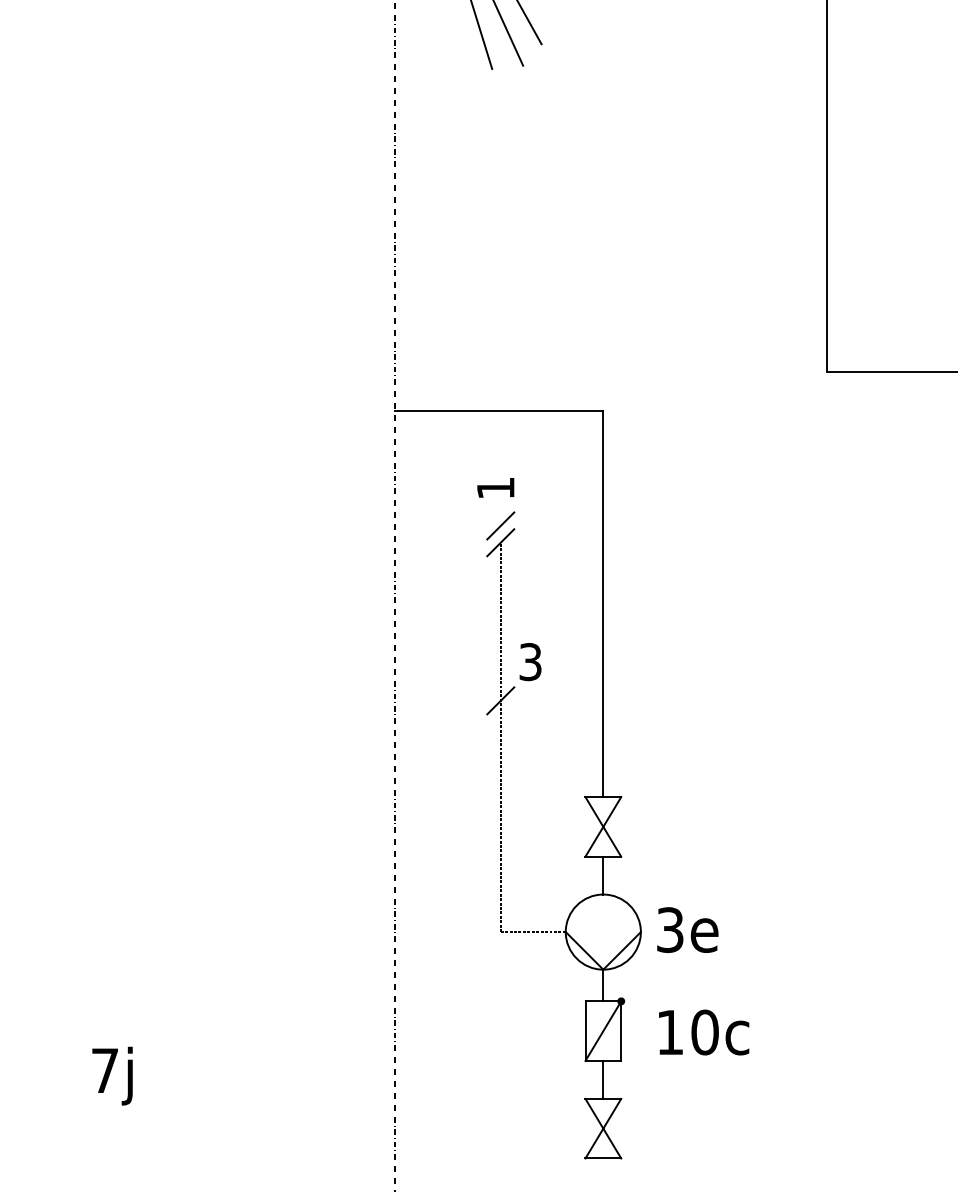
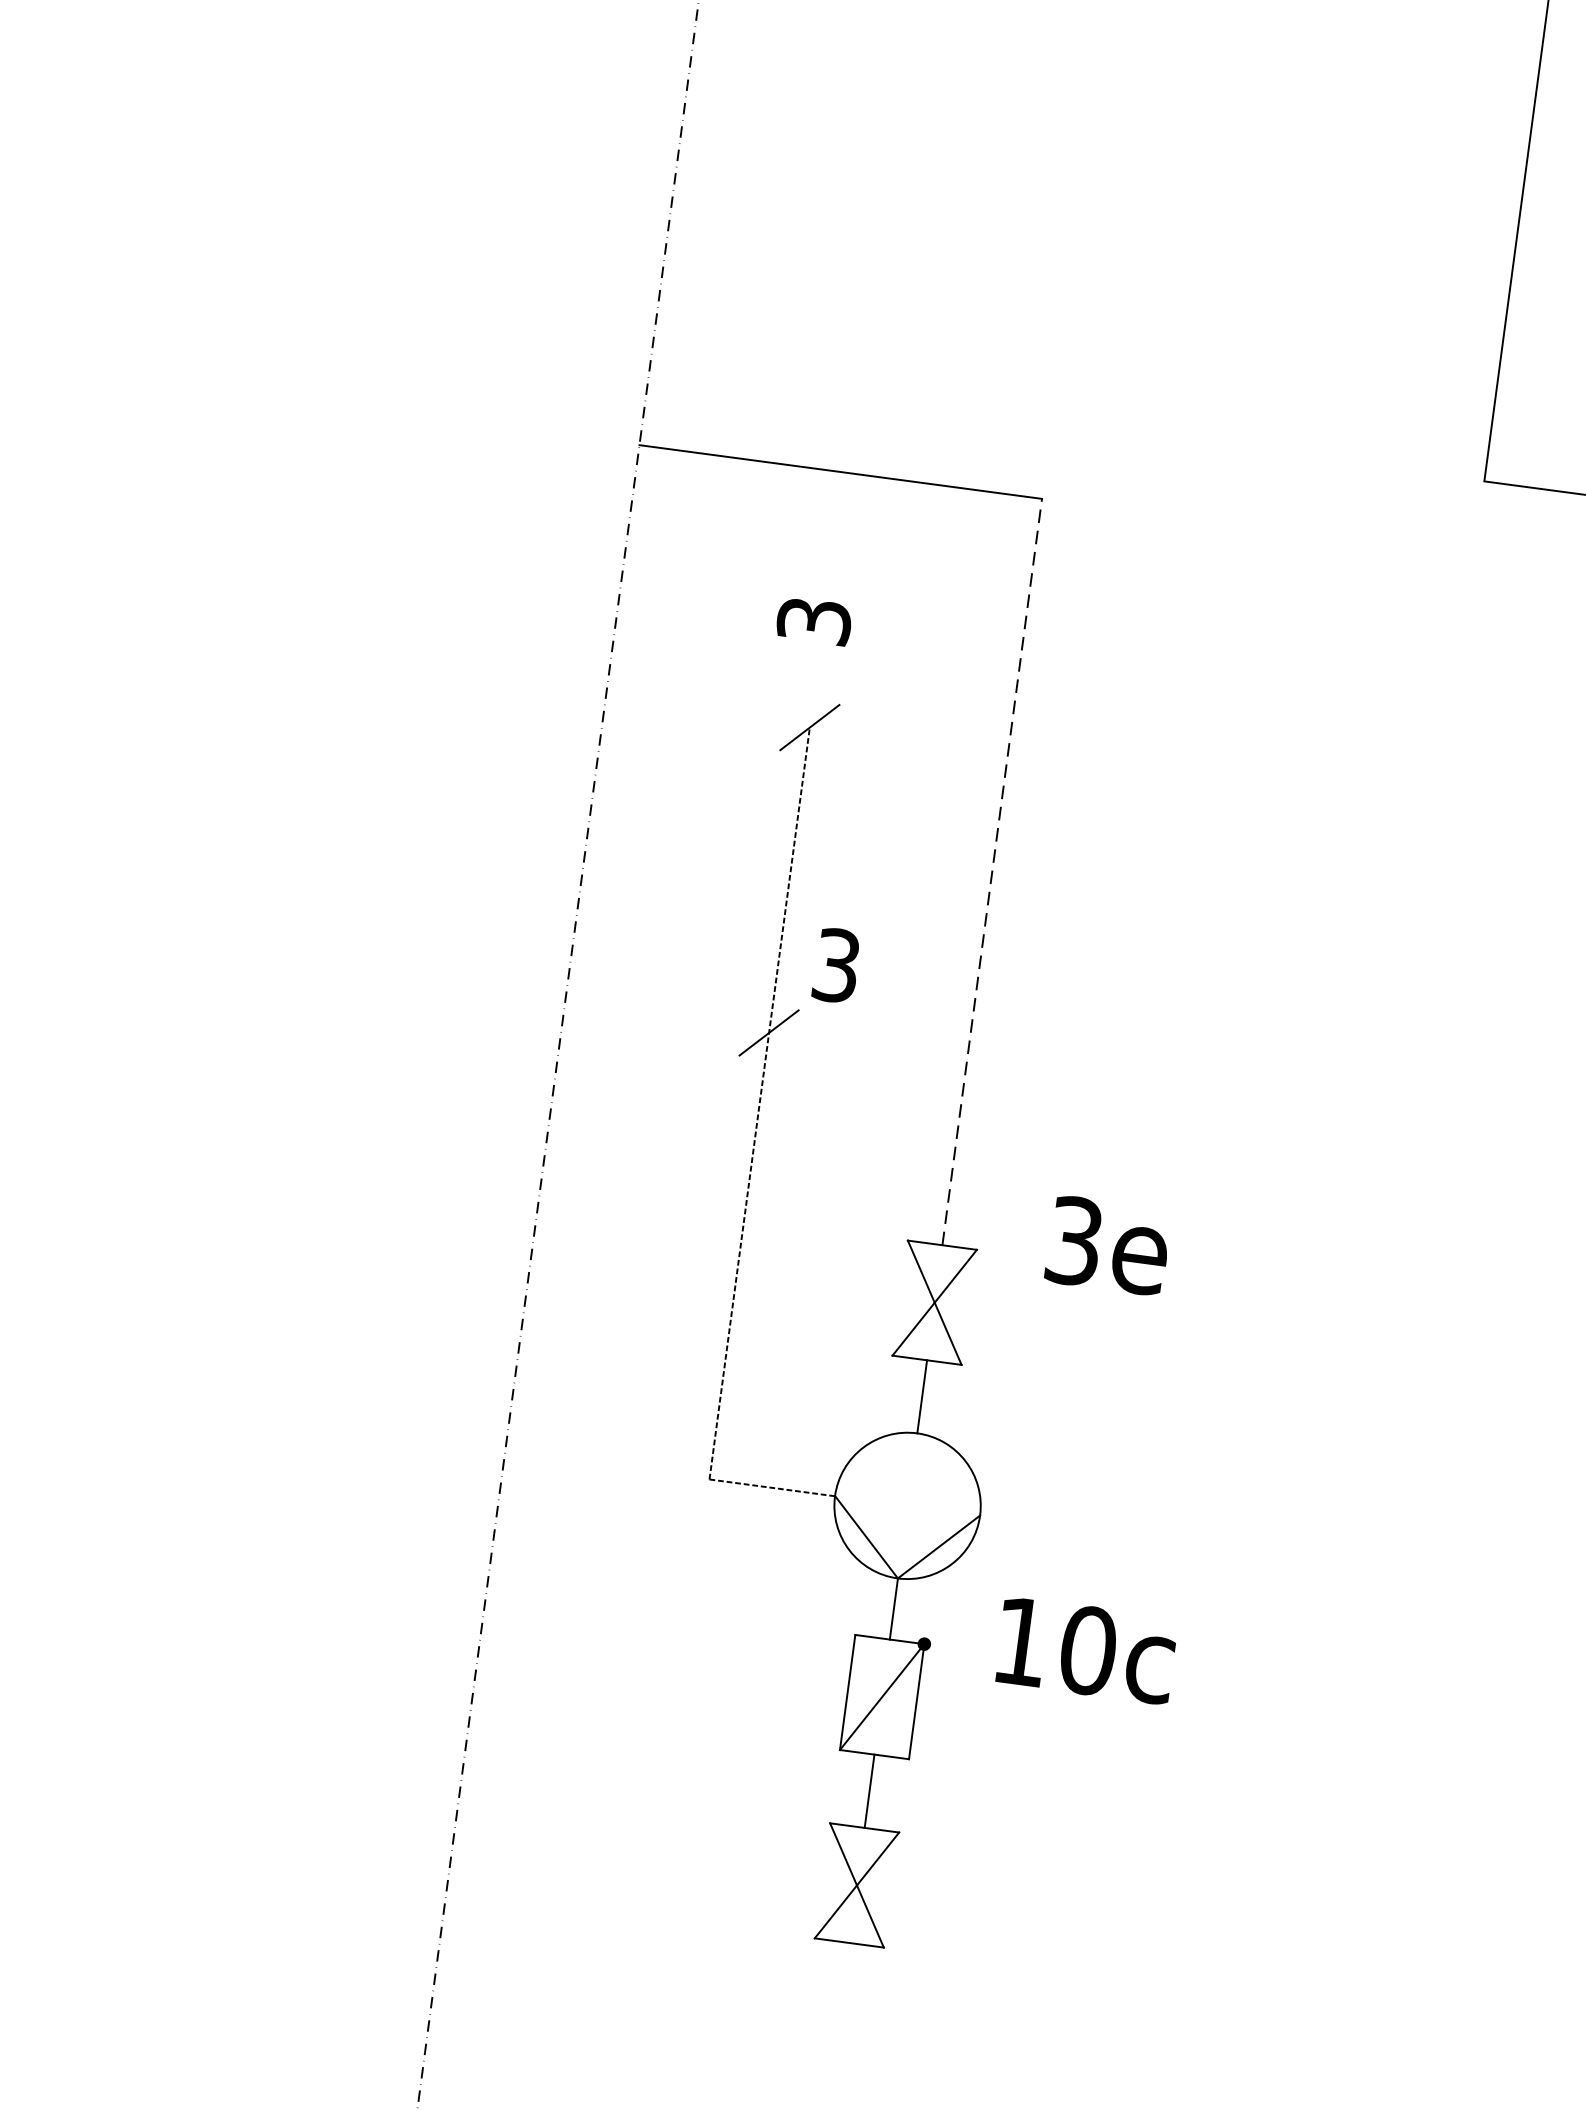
text: (495, 488) -> (813, 621), 1 -> 3
line: (500, 525) -> (813, 694), removed
line: (603, 603) -> (992, 871), solid -> dashed
text: (687, 929) -> (1107, 1244), moved
text: (704, 1032) -> (1087, 1650), moved

